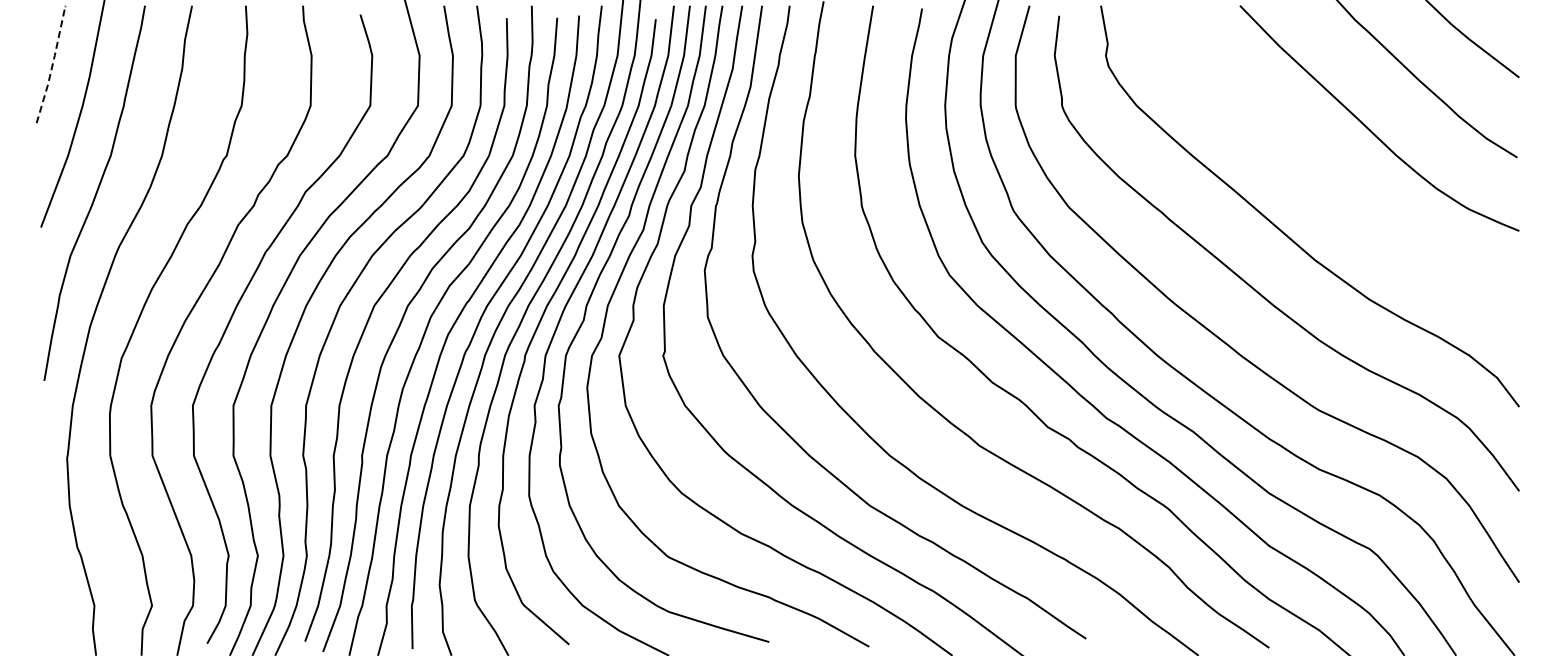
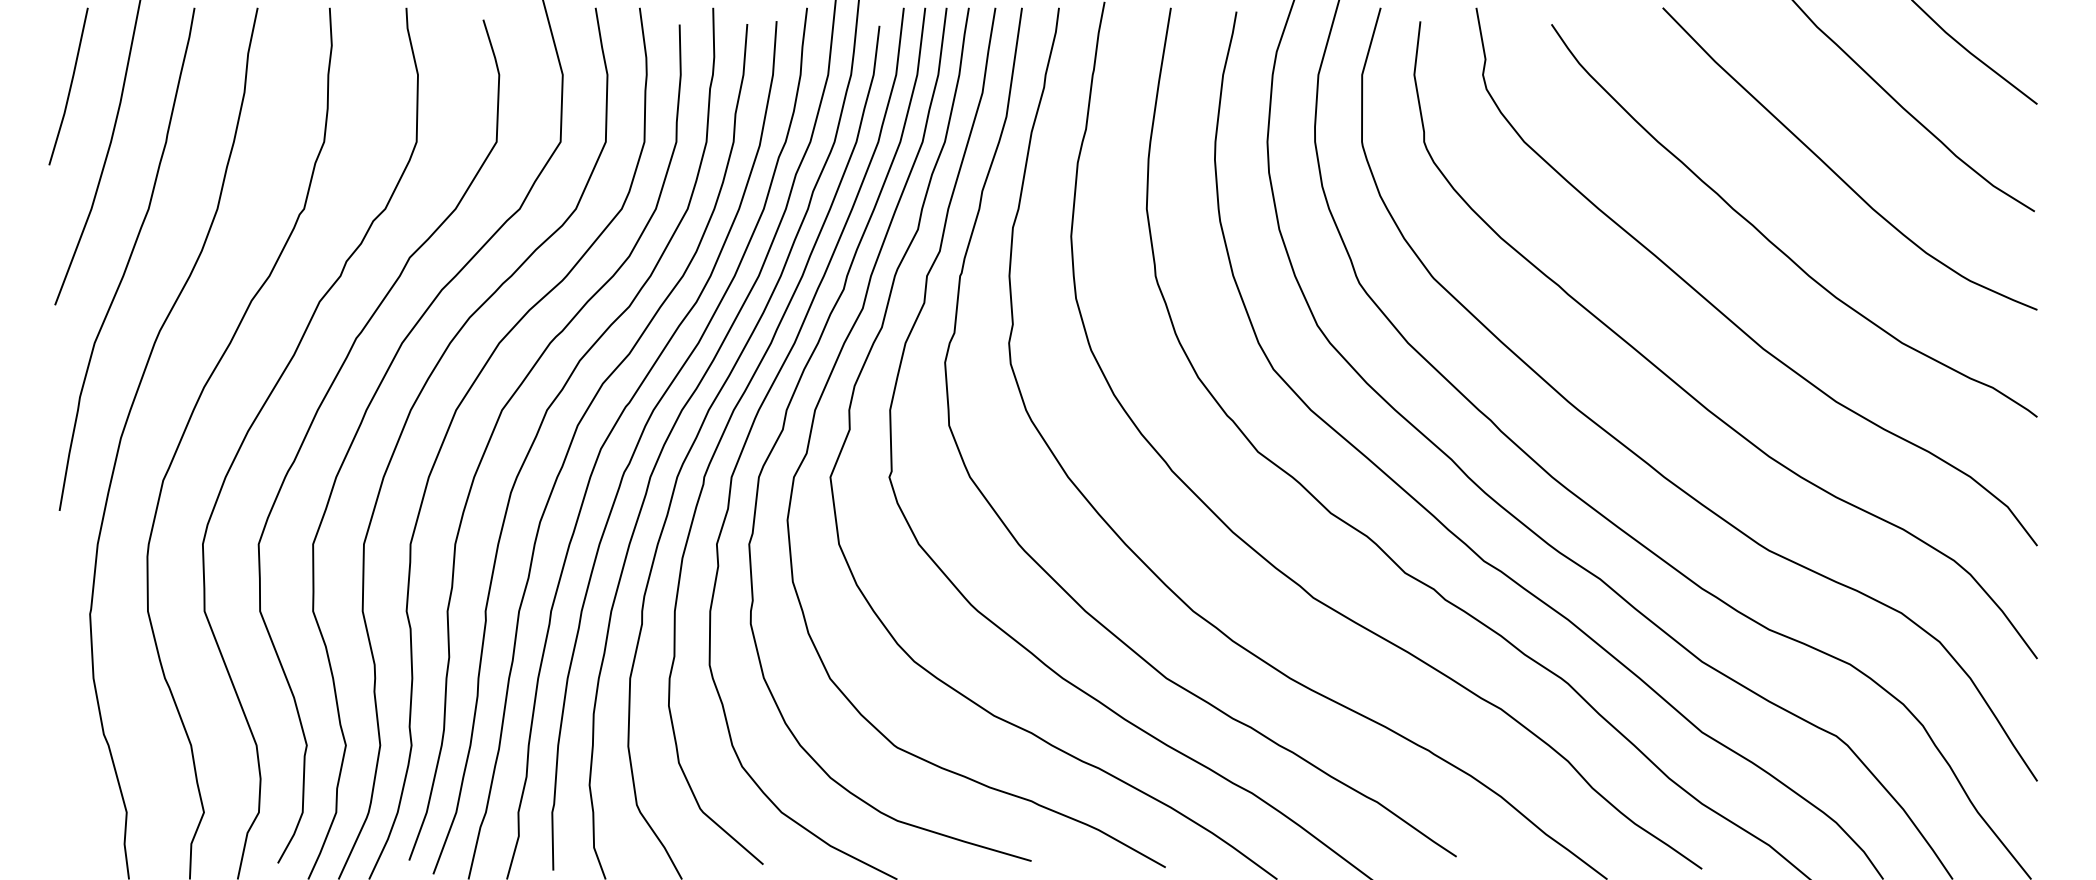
line: (52, 64) -> (70, 86), dashed -> solid
curve: (1322, 180) -> (1773, 242), added

